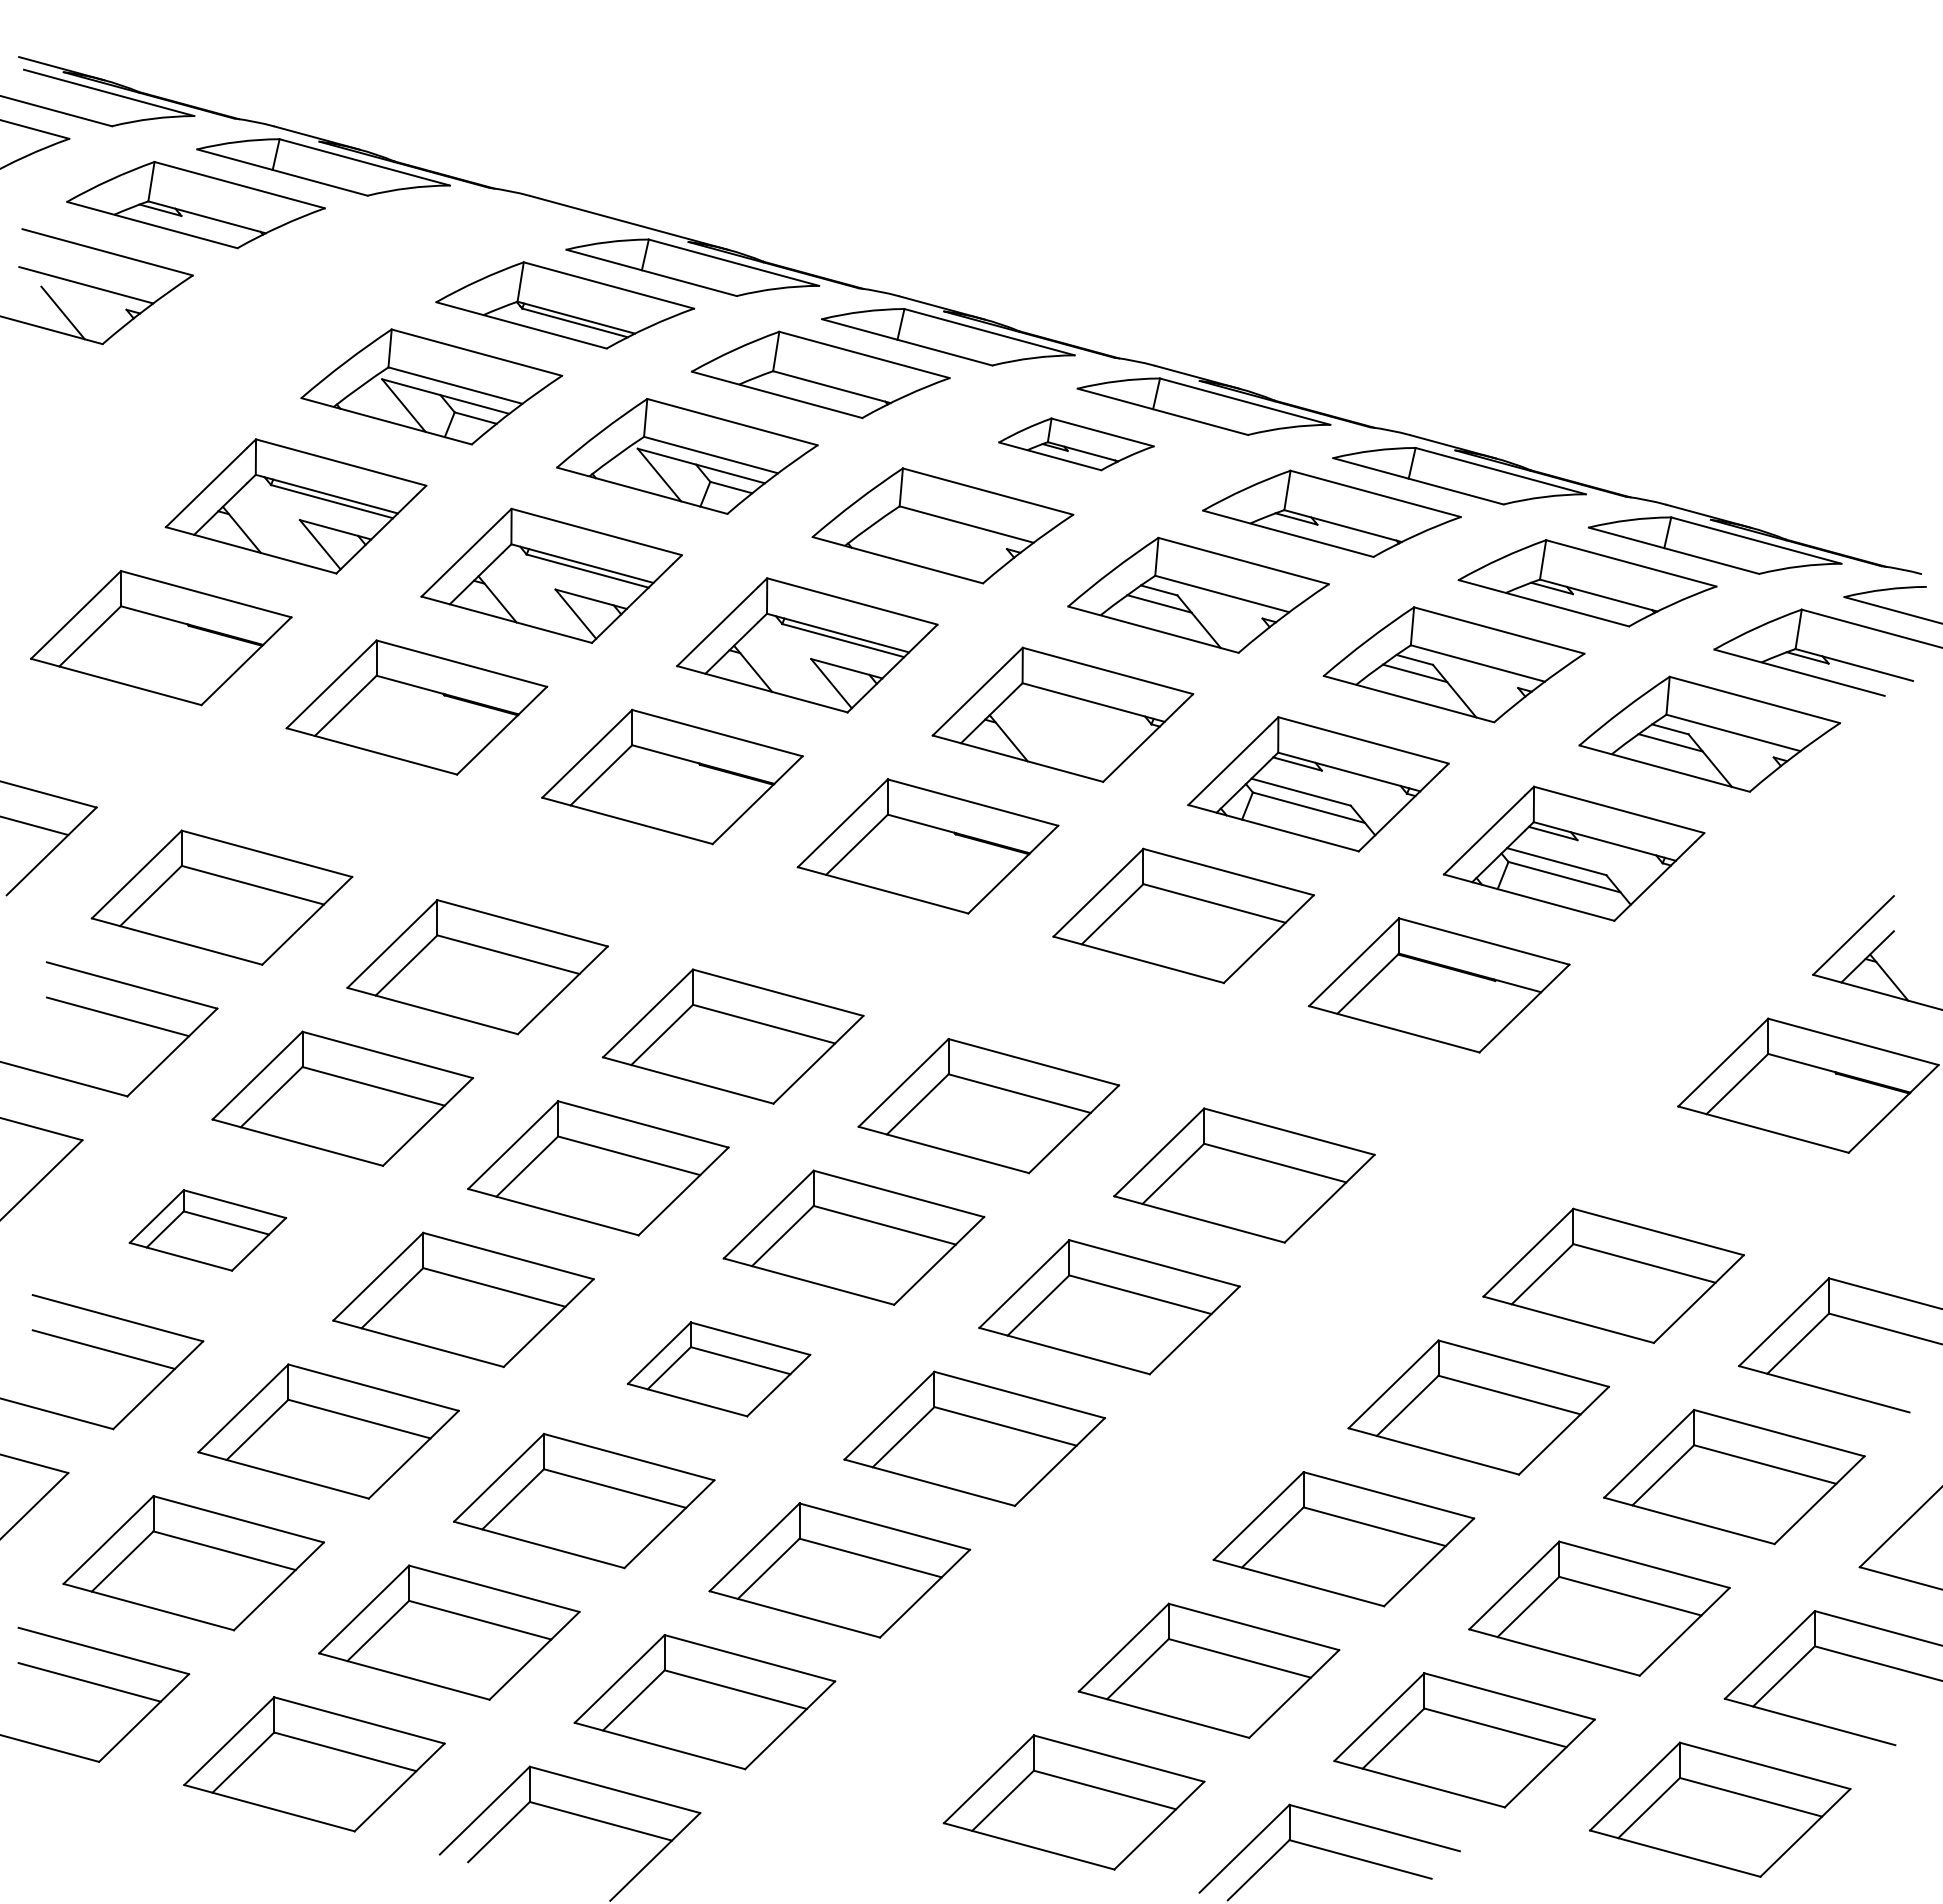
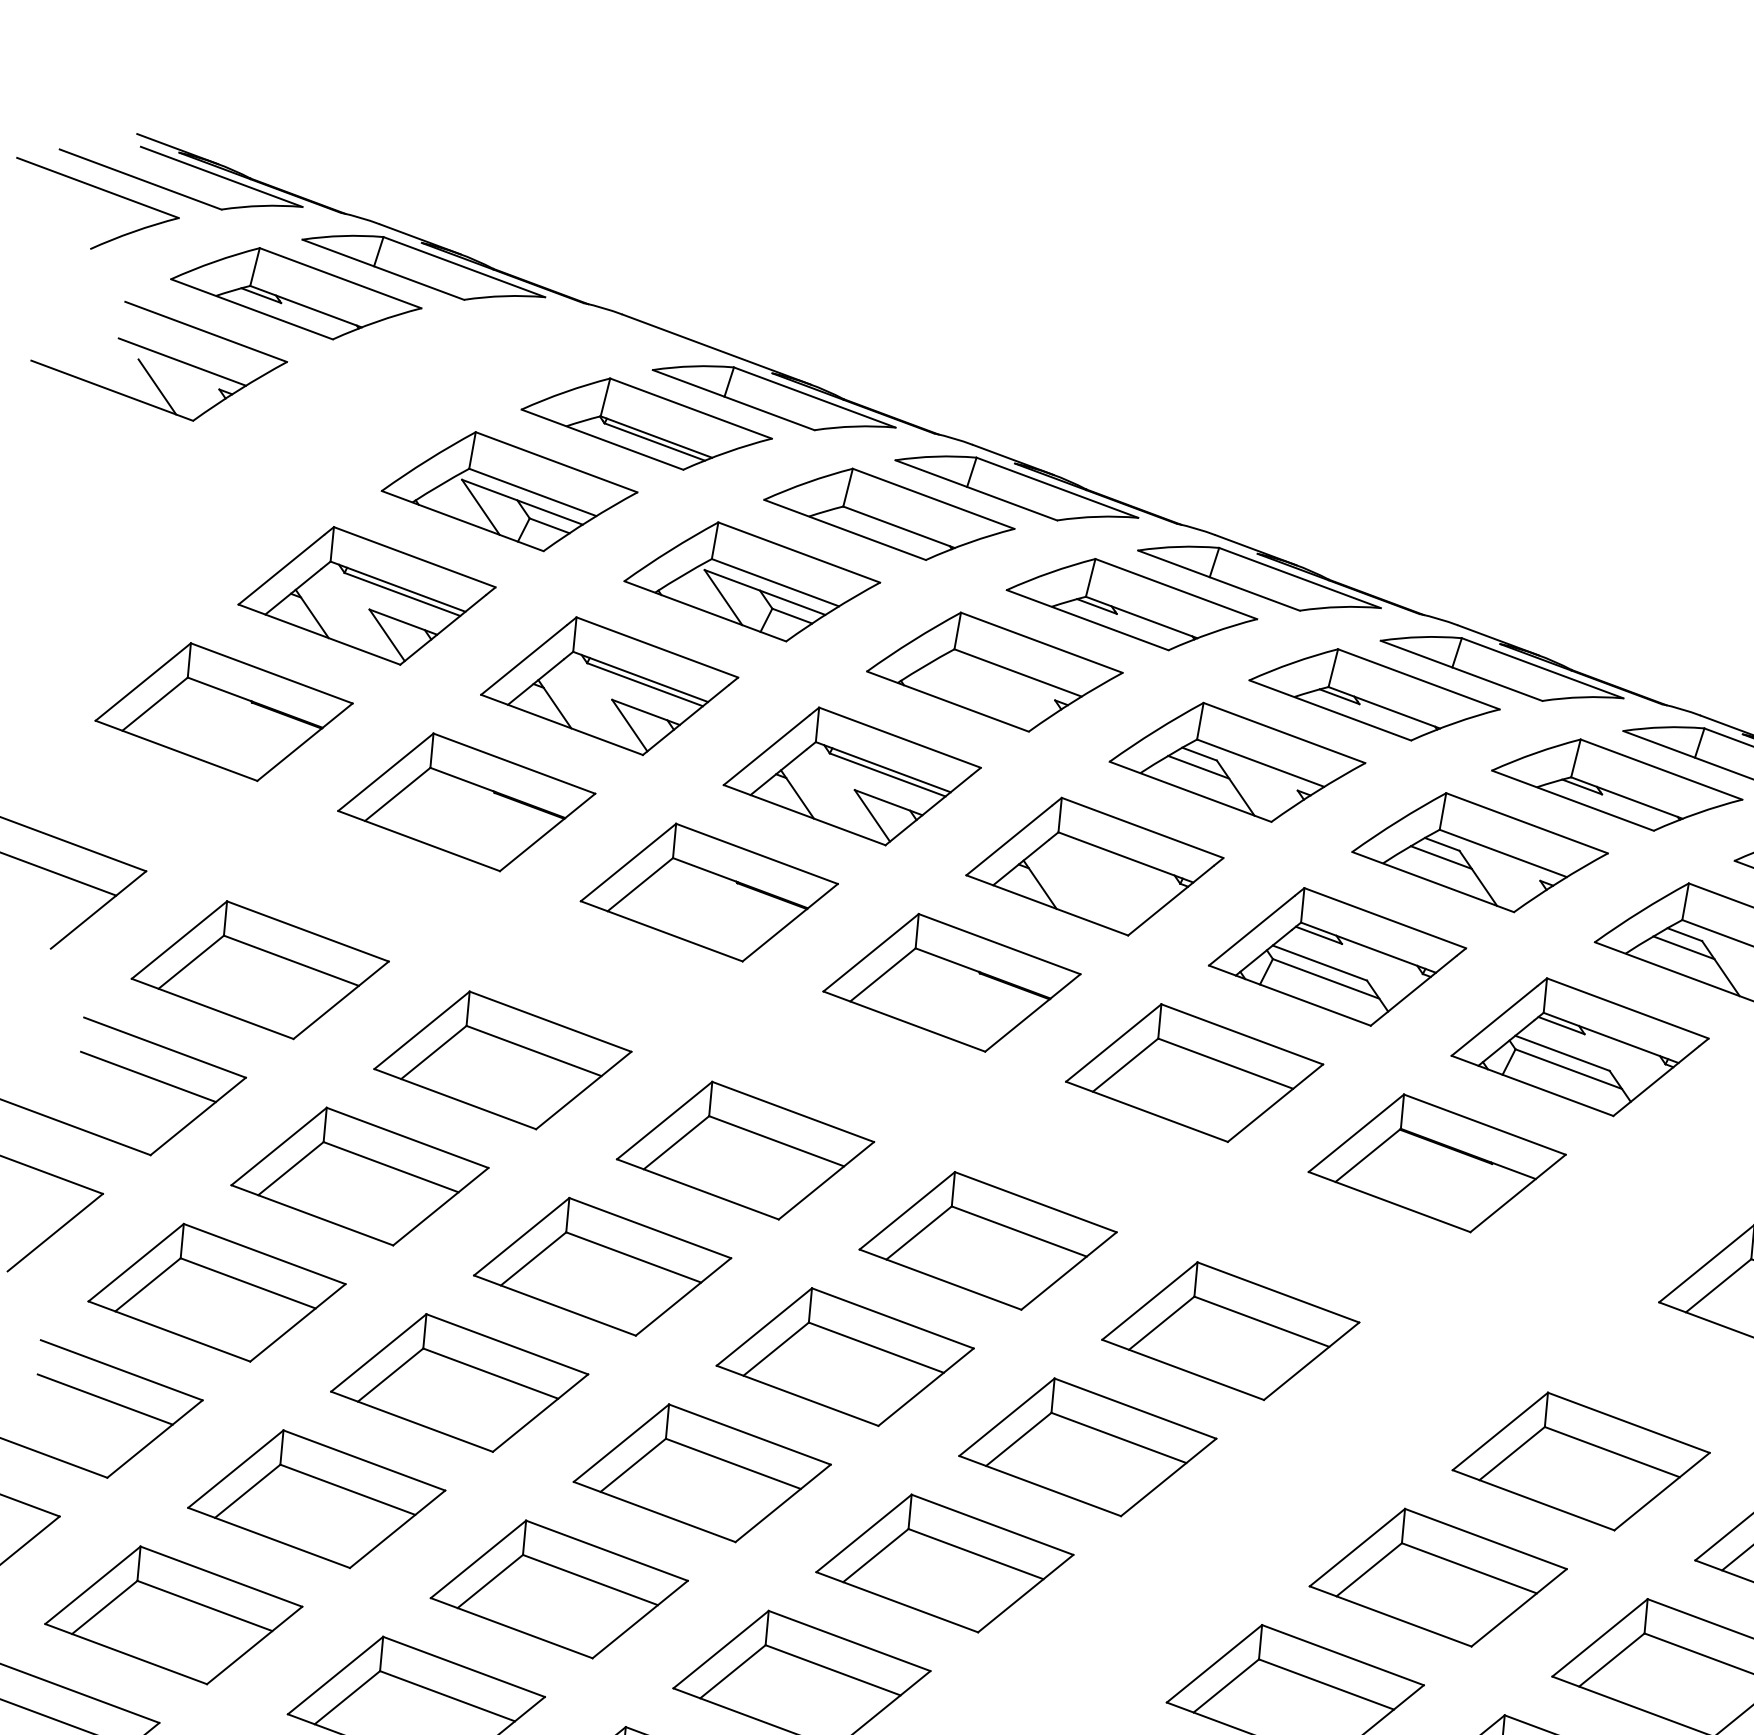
part: (1076, 444) -> (1132, 604), size x1.67
part: (207, 1230) -> (216, 1292), size x1.67
part: (718, 1369) -> (701, 1473), size x1.43

